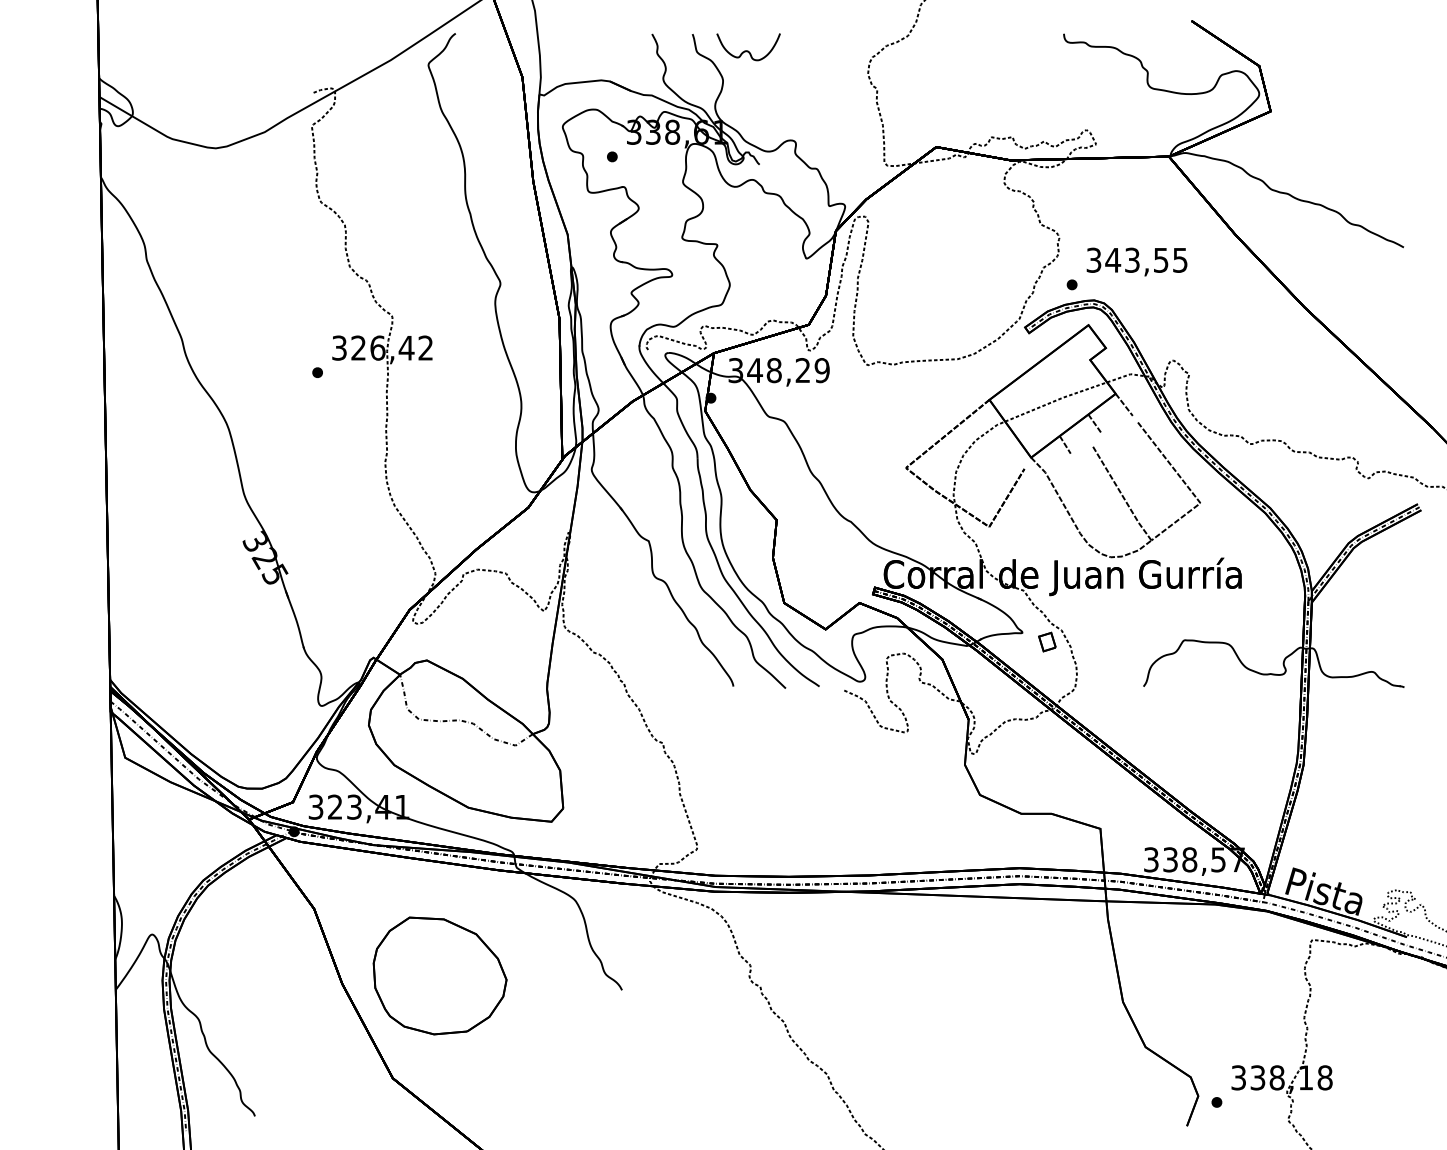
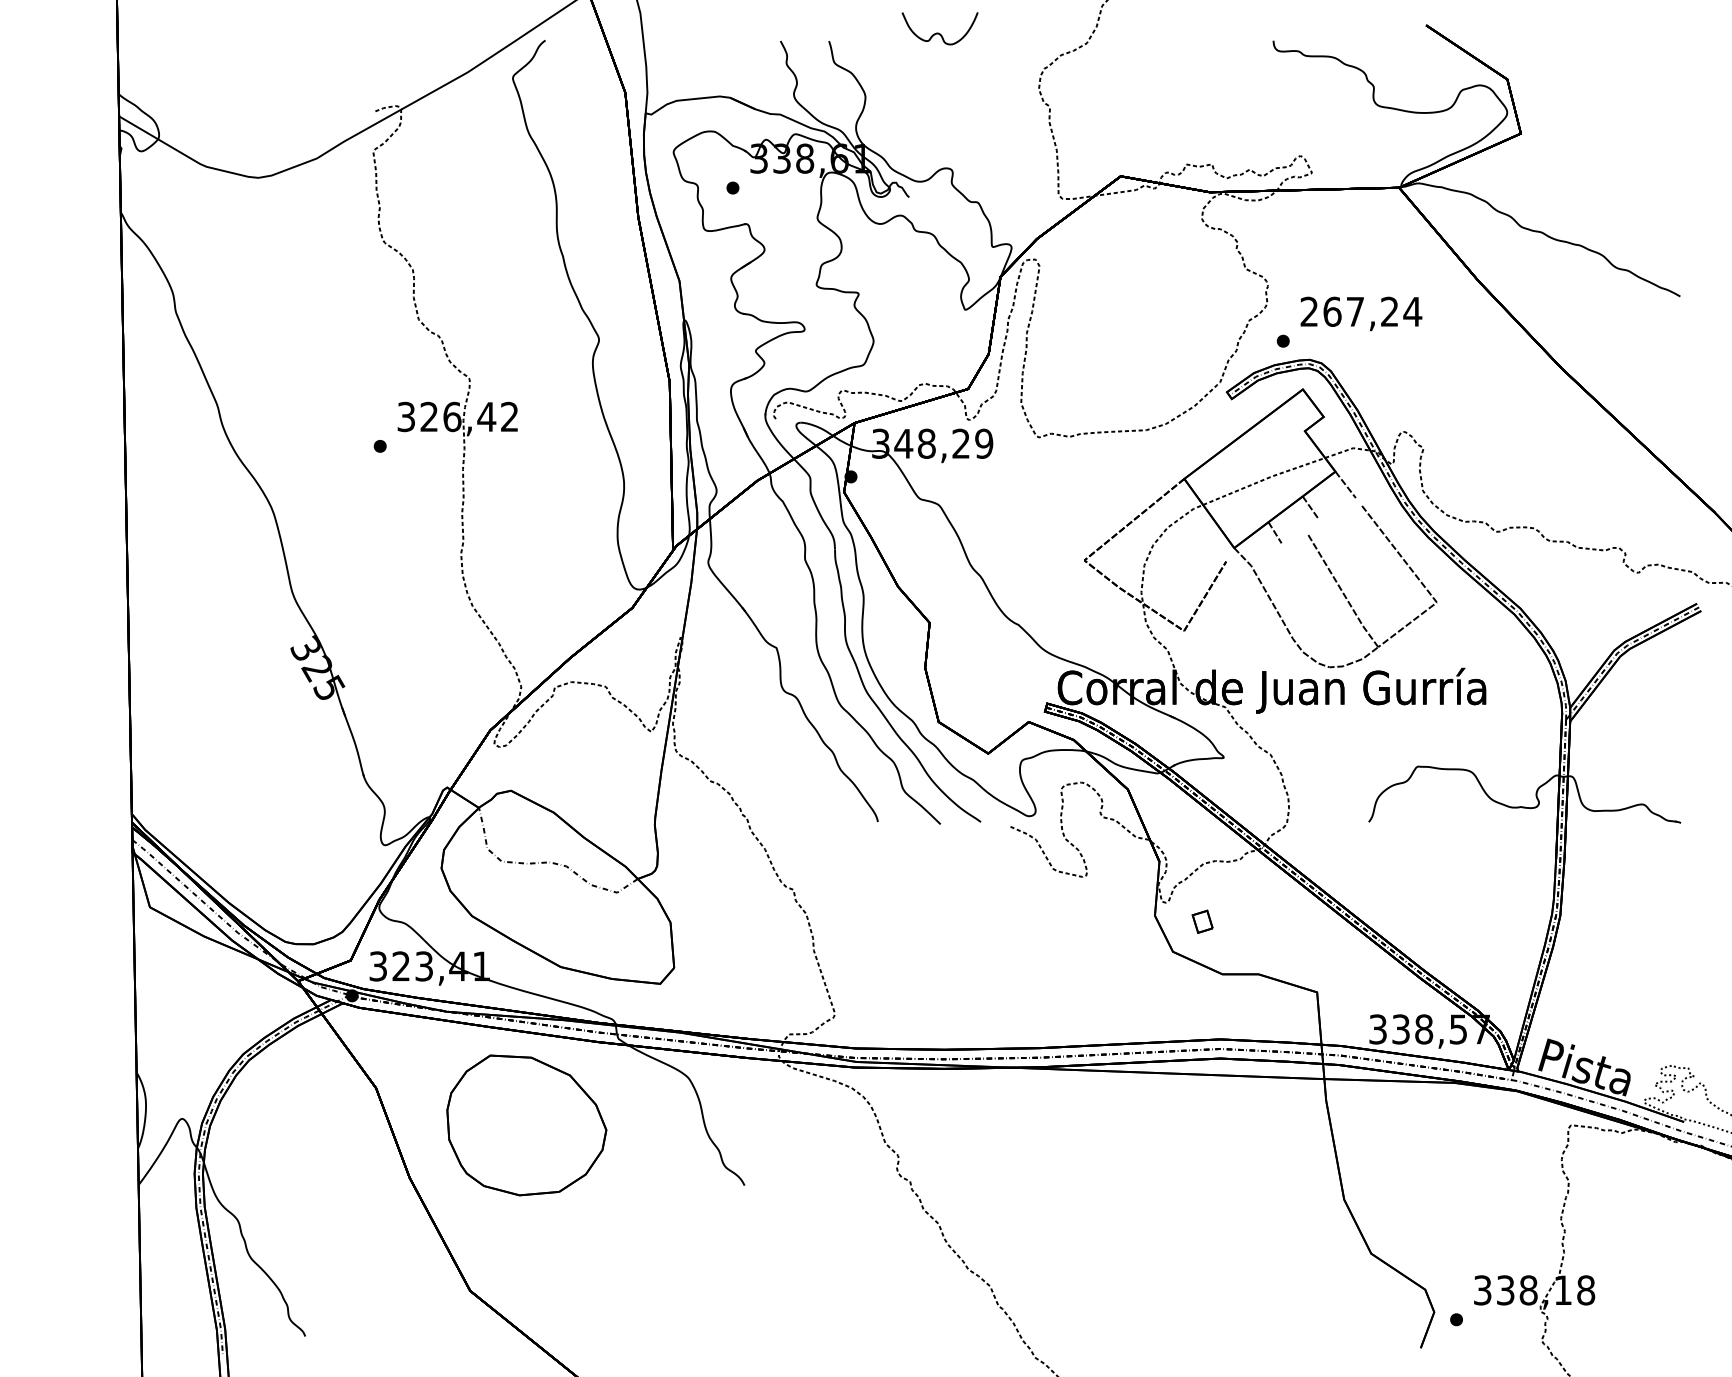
curve: (747, 50) -> (938, 32), moved
text: (1137, 260) -> (1361, 311), 343,55 -> 267,24
part: (1047, 641) -> (1202, 921), moved
part: (439, 976) -> (526, 1125), moved

